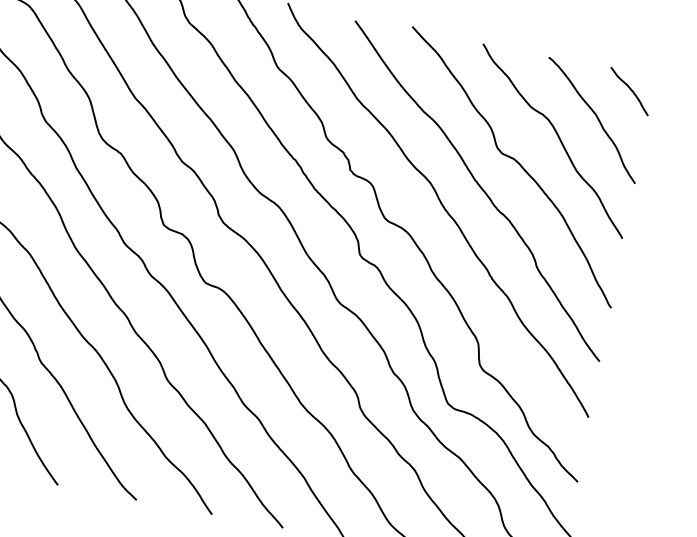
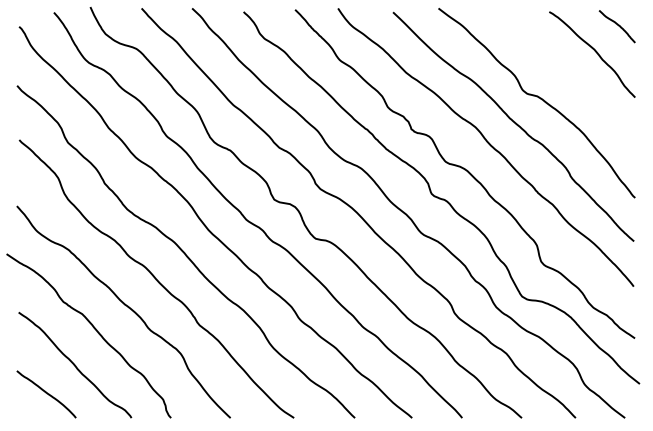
curve: (557, 136) -> (567, 72), removed

